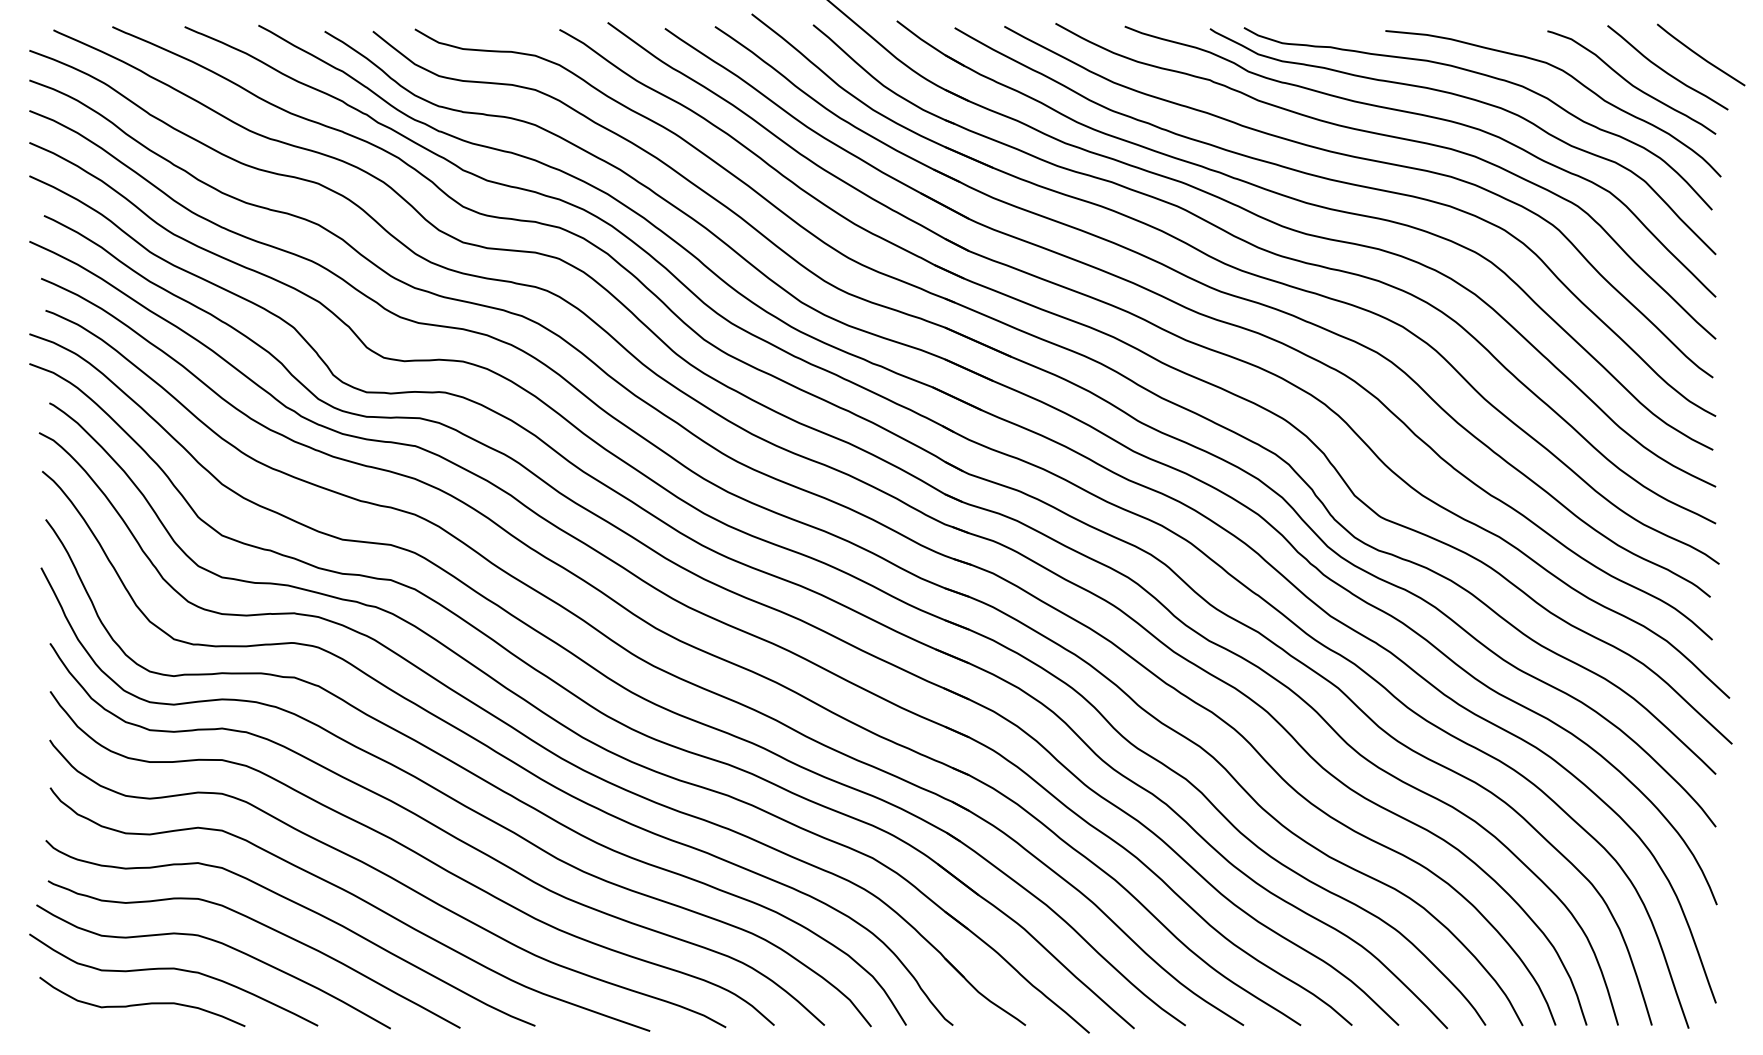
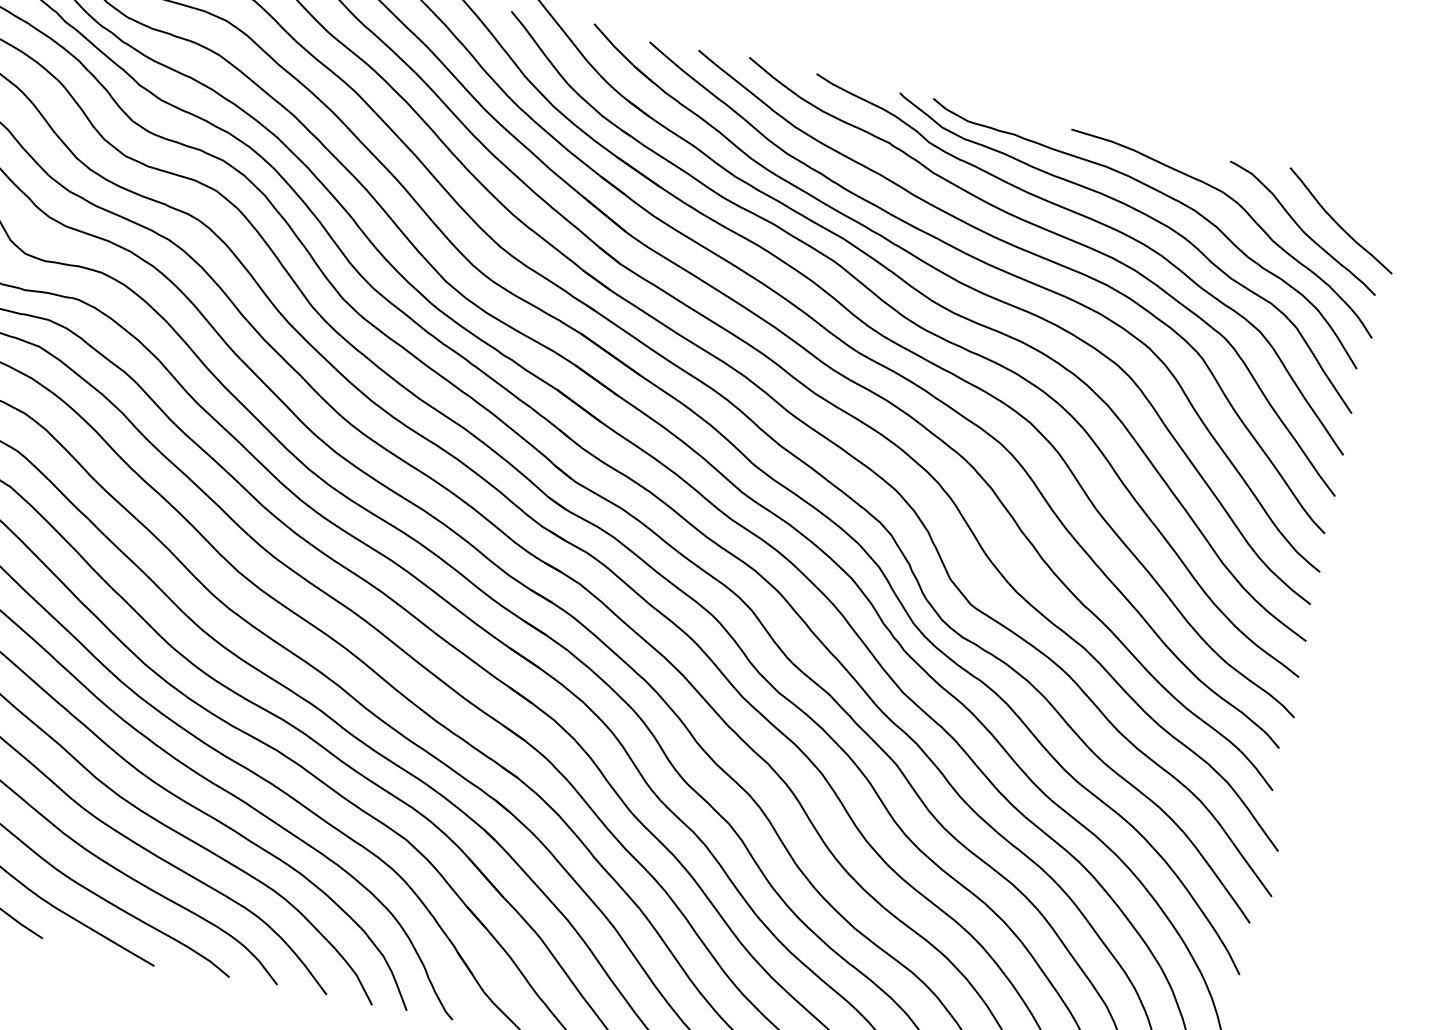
curve: (1700, 55) -> (1375, 215), removed

